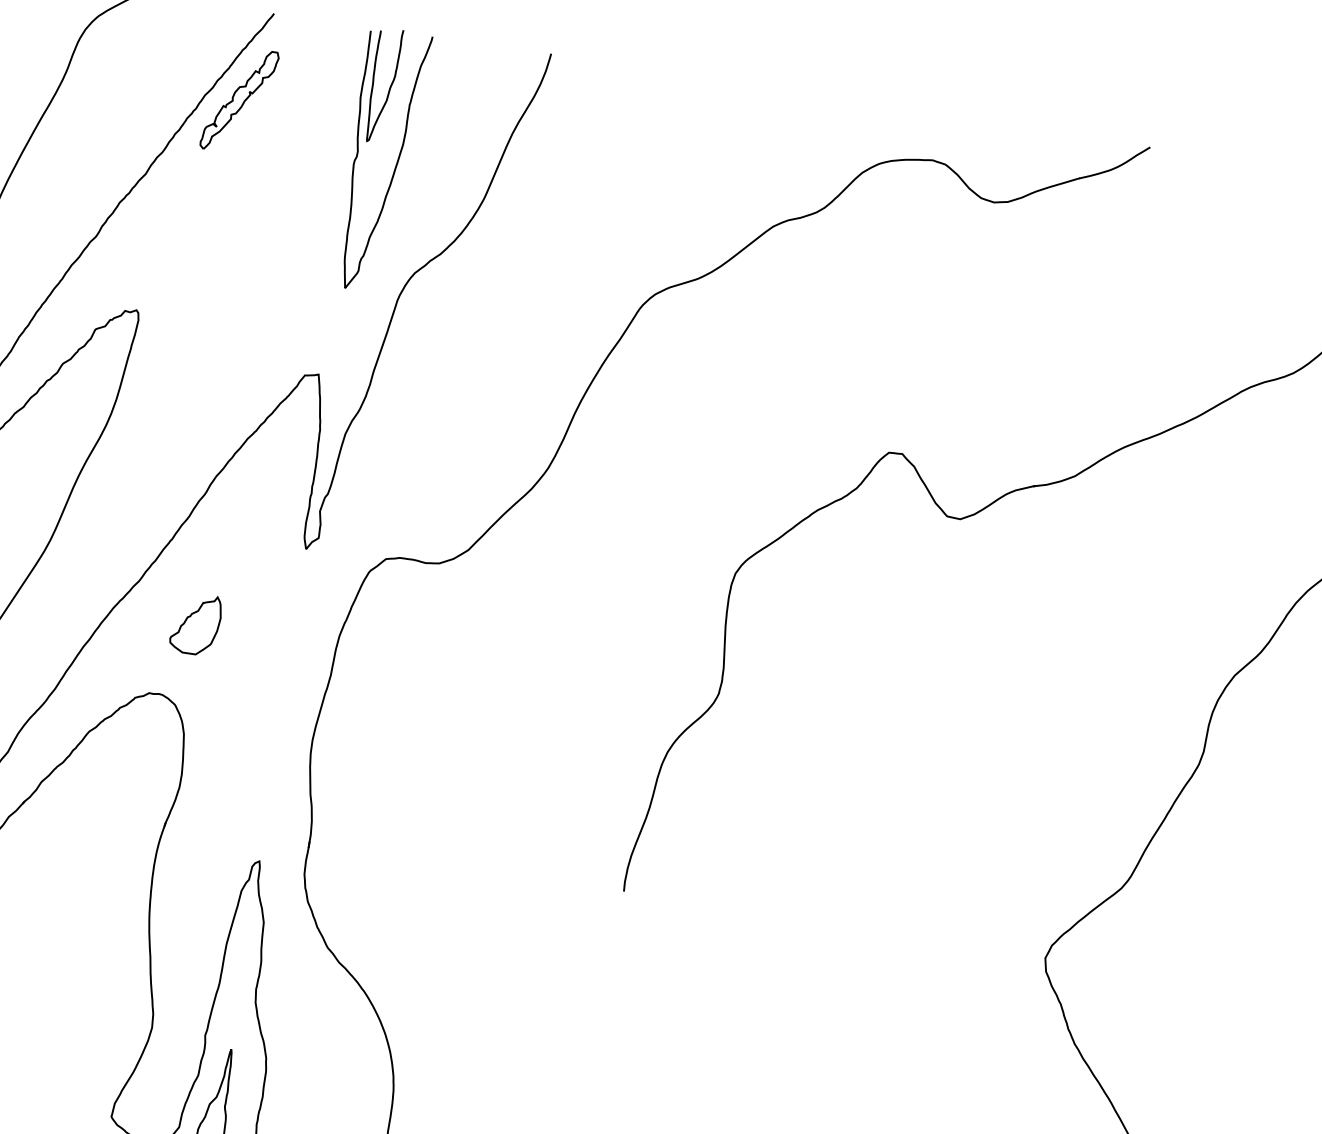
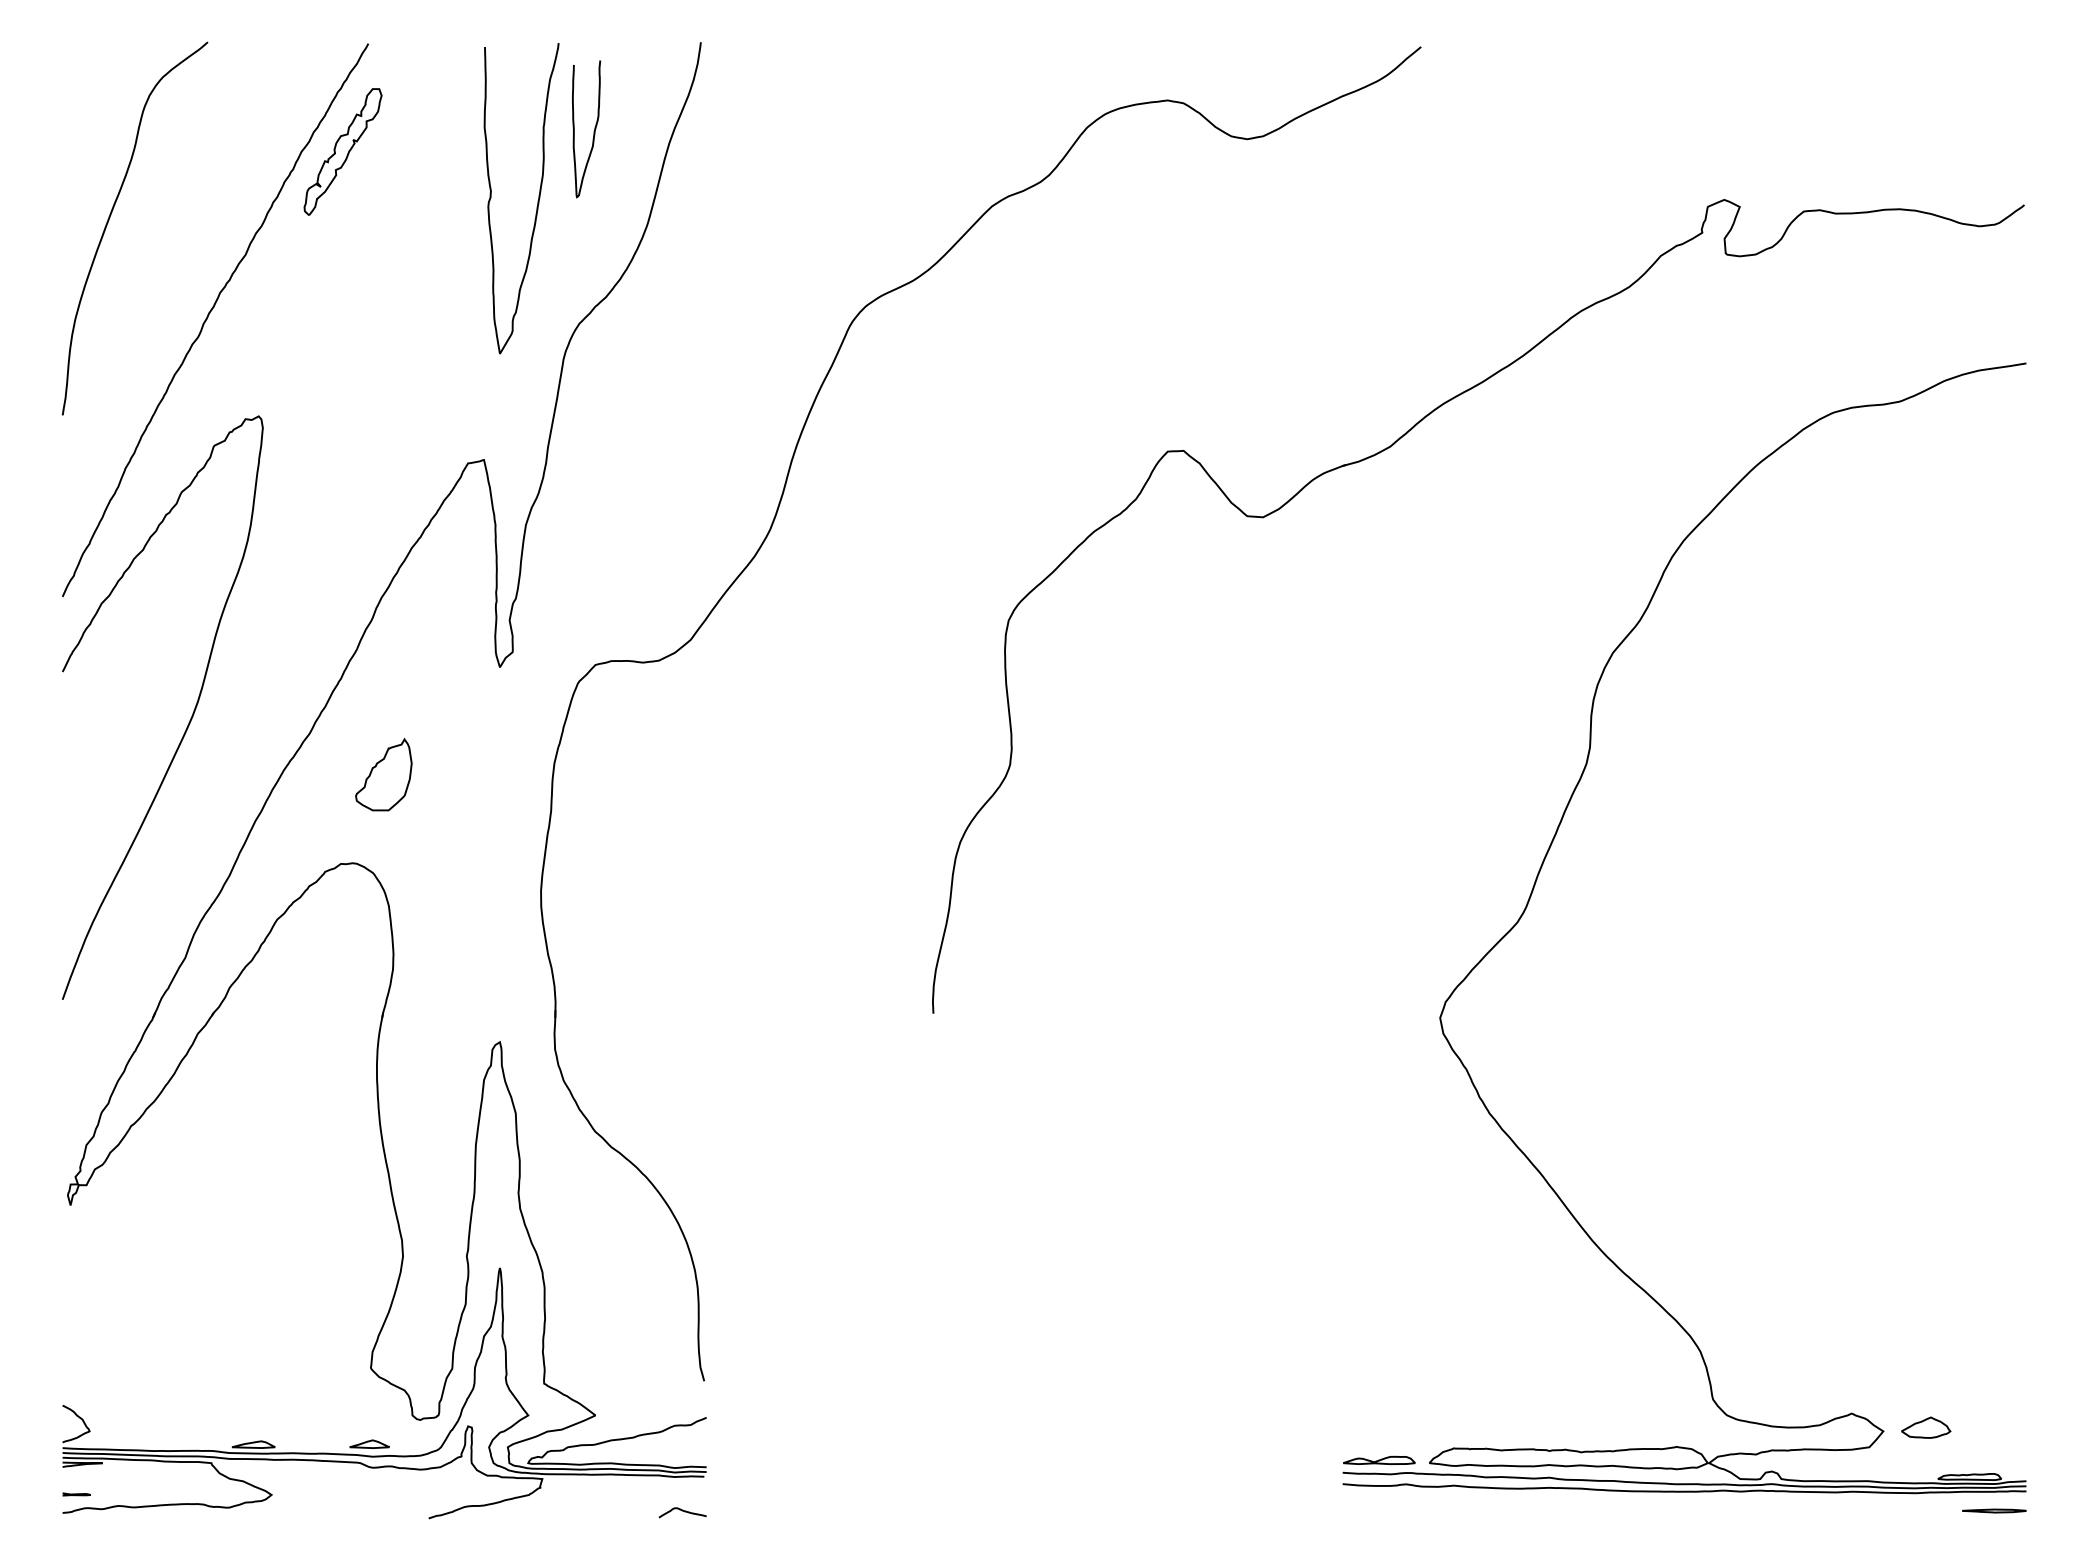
curve: (389, 88) -> (593, 131), moved

